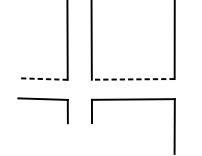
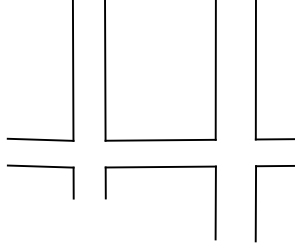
line: (42, 78) -> (40, 139), dashed -> solid
line: (133, 79) -> (160, 140), dashed -> solid

